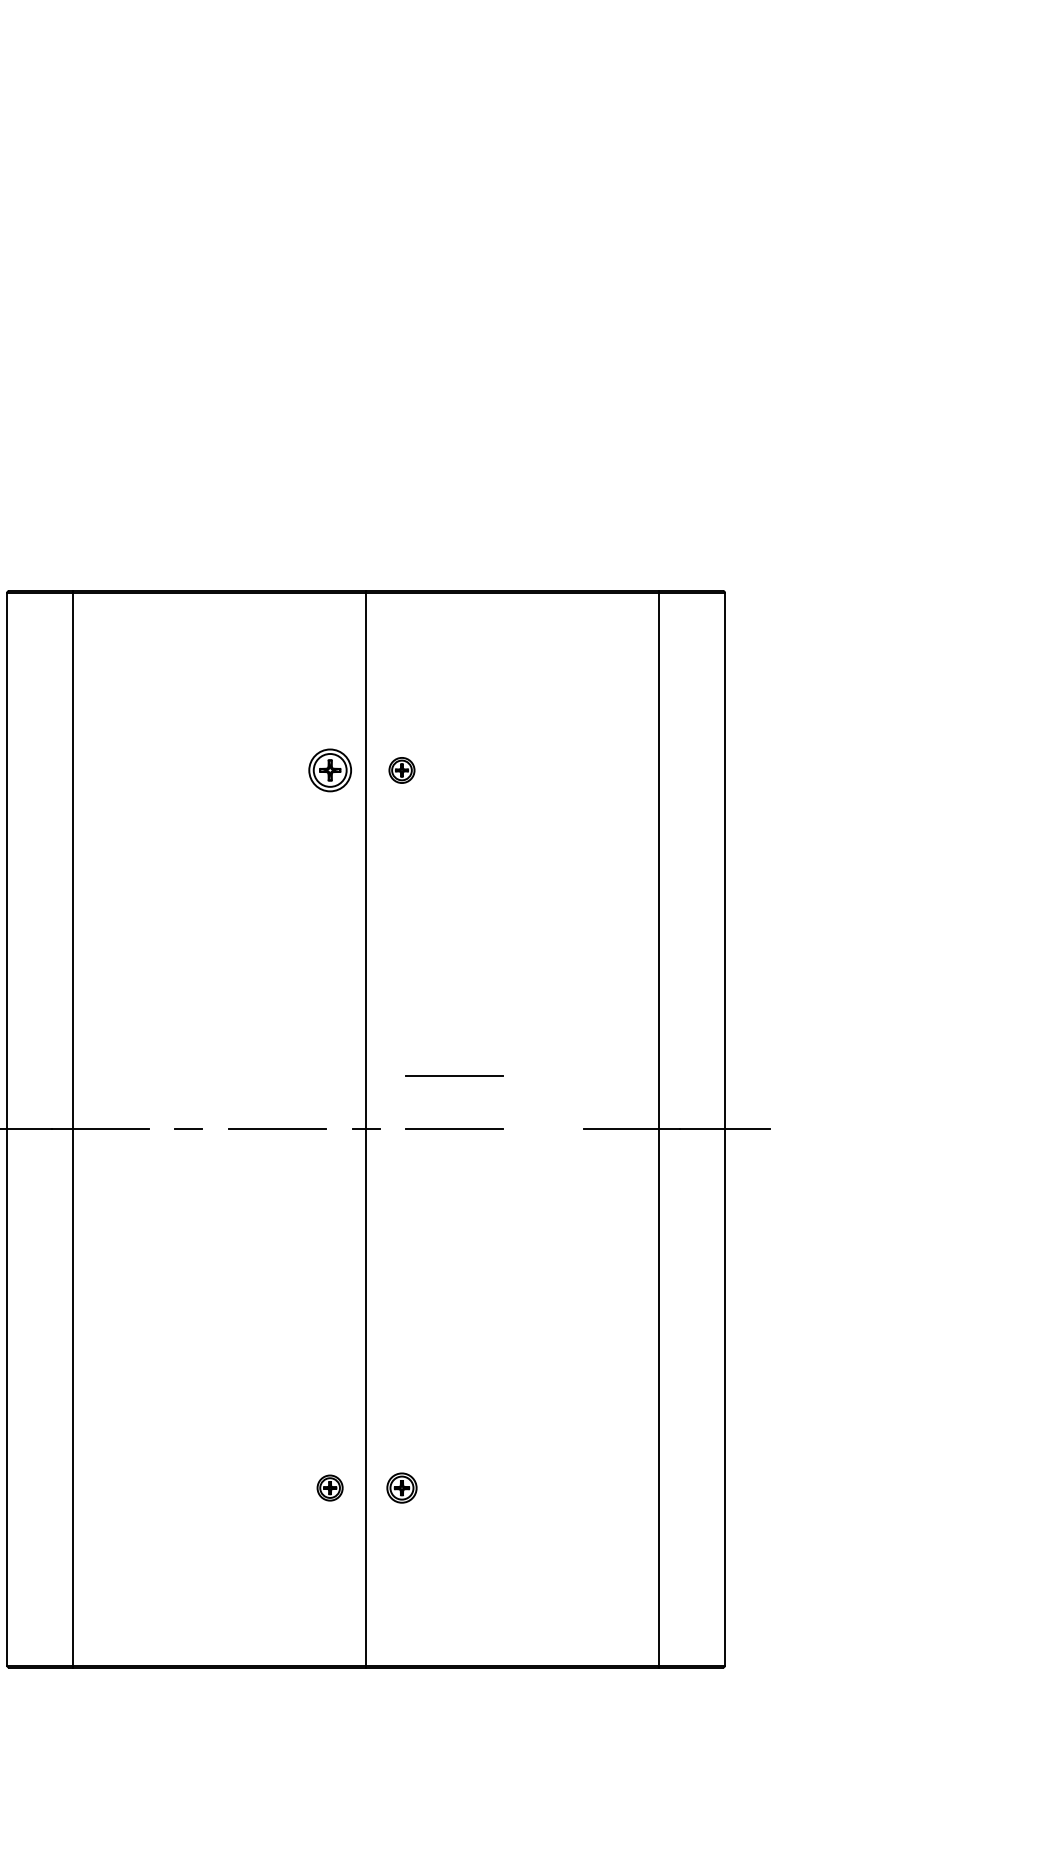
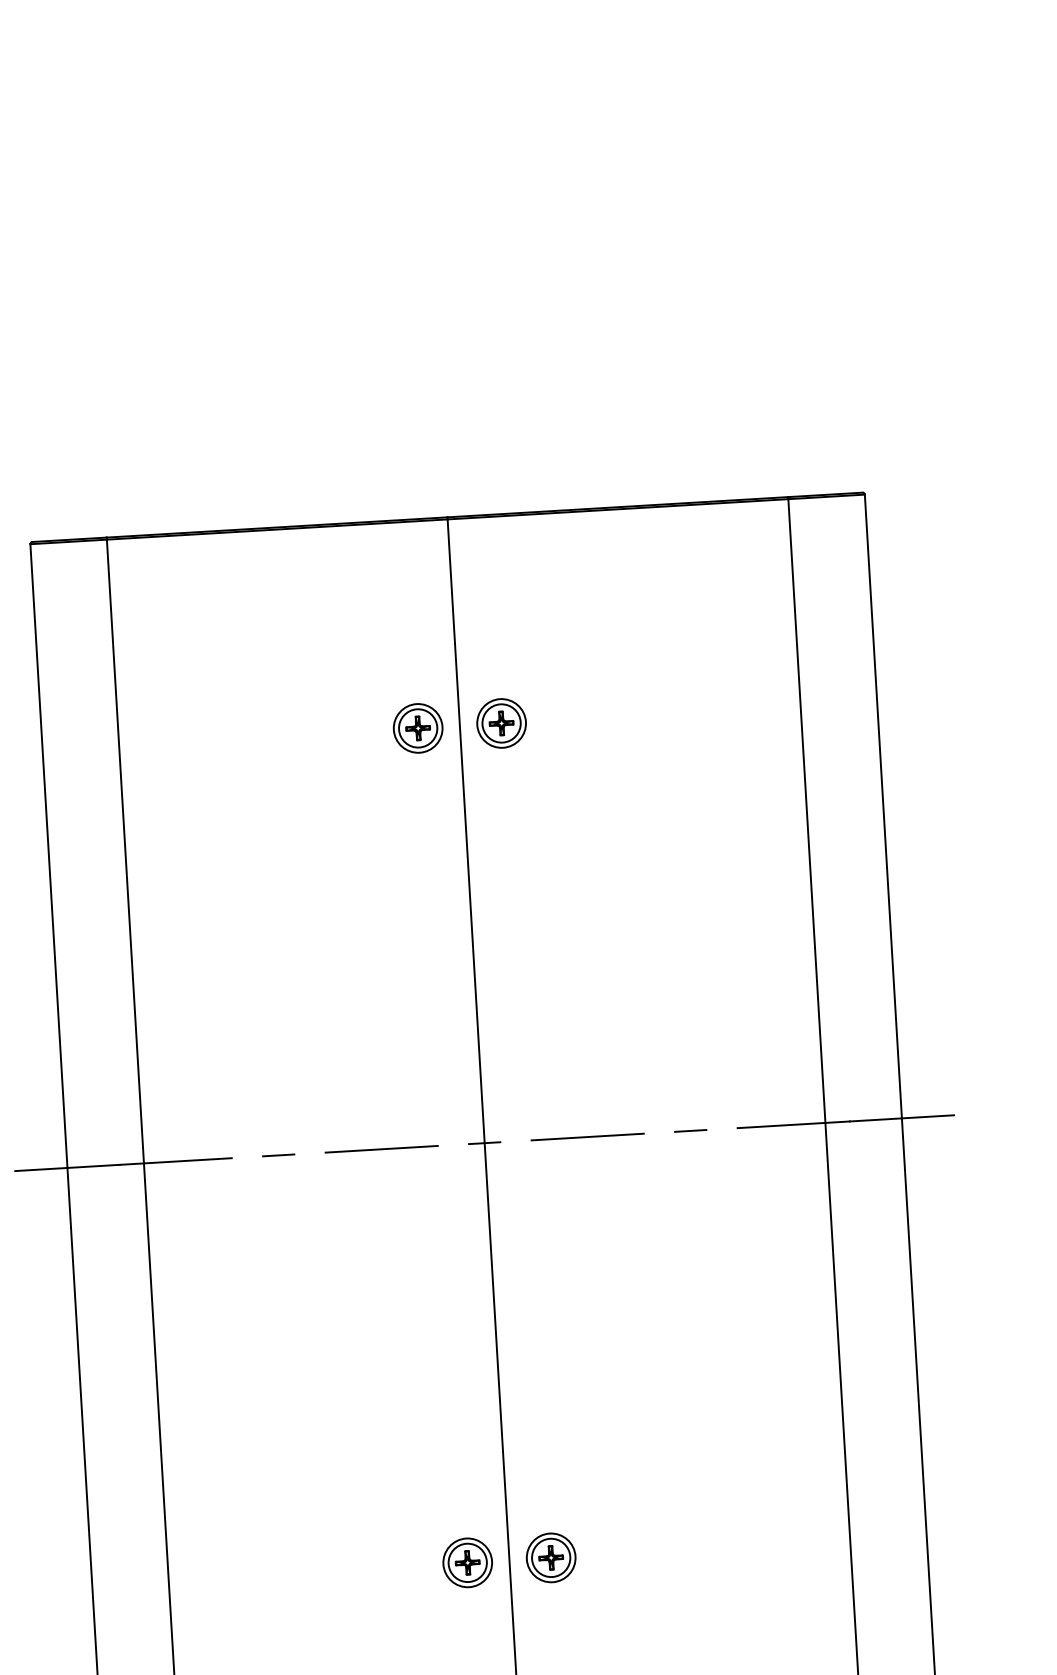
part: (401, 770) -> (501, 723), size x1.67
line: (454, 1075) -> (583, 1074), removed
line: (542, 1129) -> (689, 1131), added
part: (329, 1487) -> (466, 1562), size x1.67
part: (401, 1487) -> (550, 1557), size x1.43

